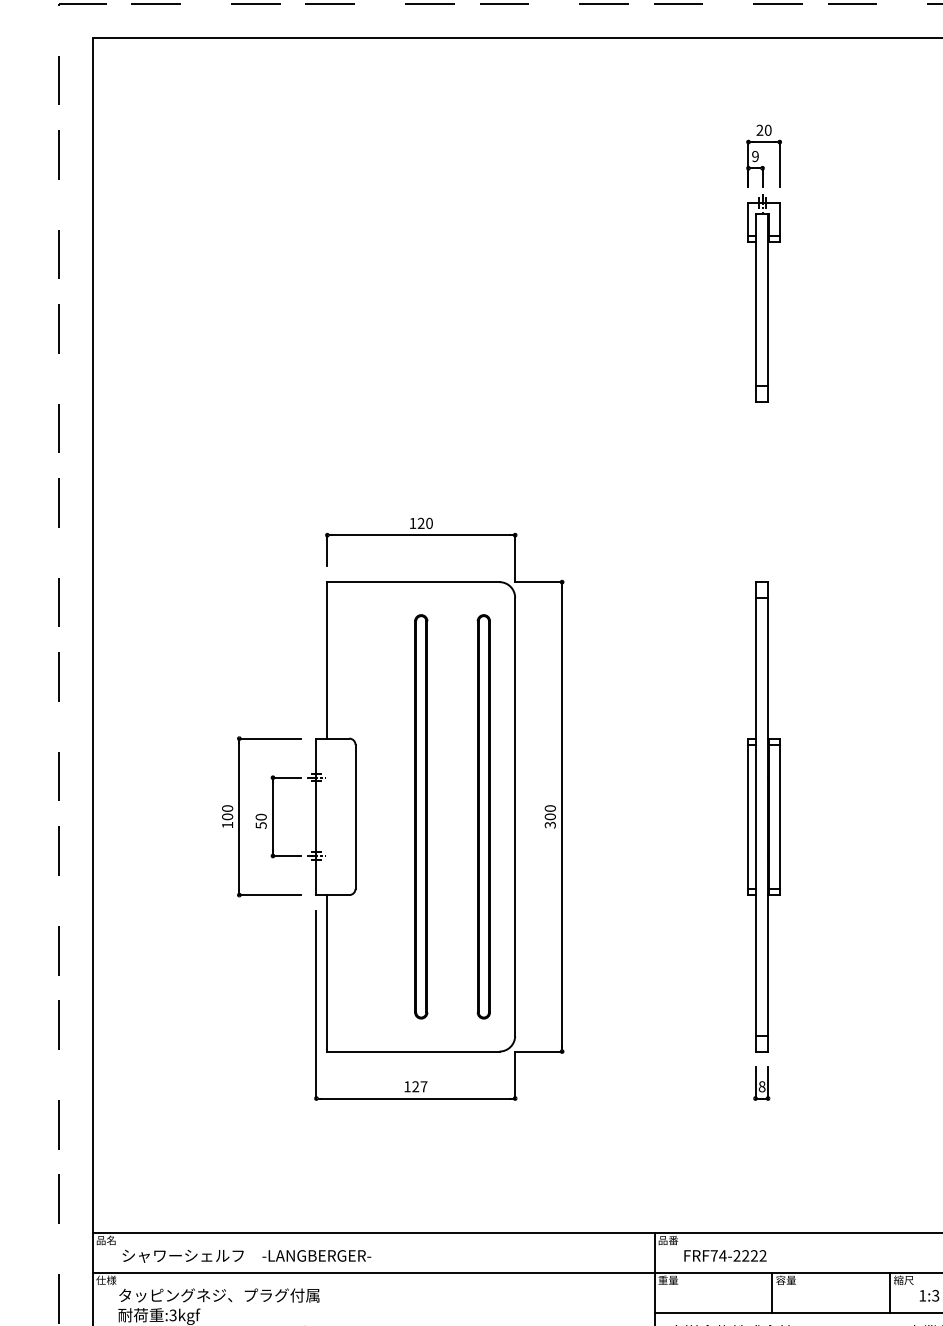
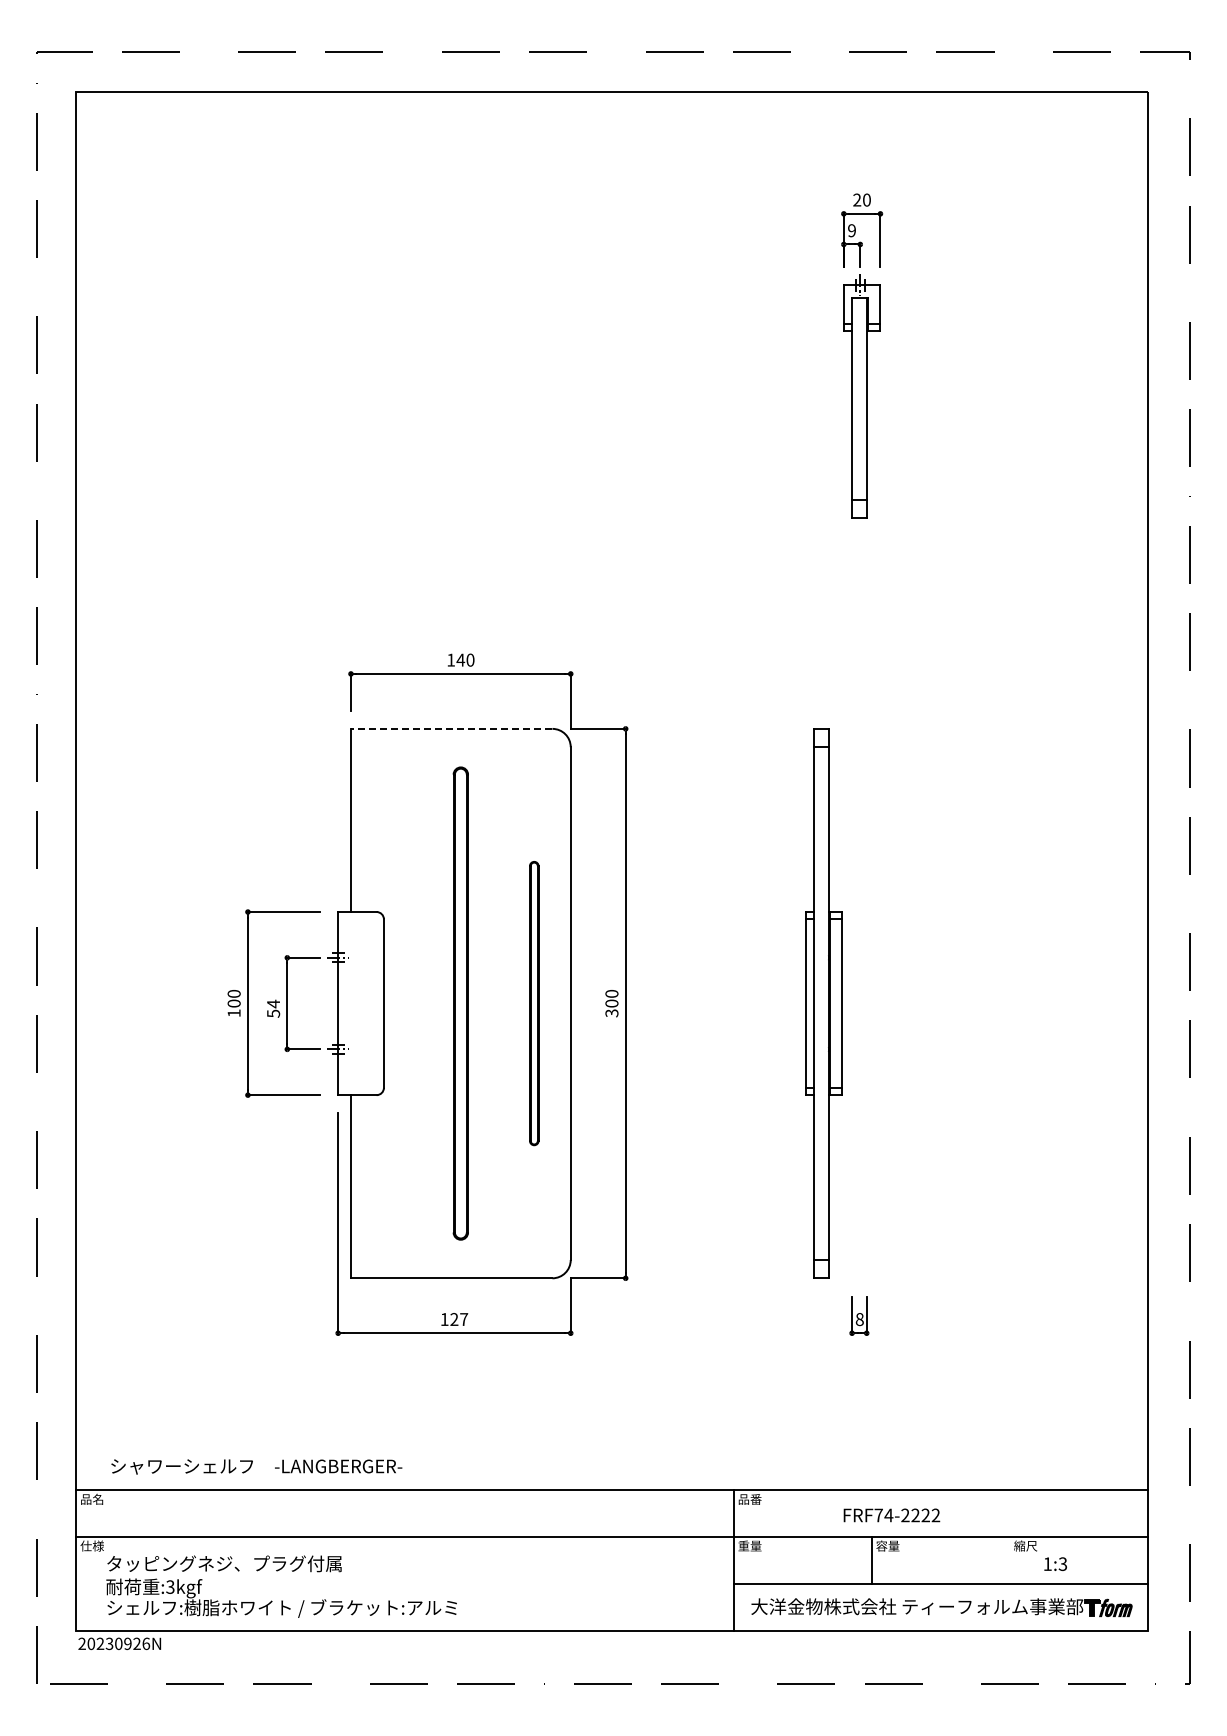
text: (420, 522) -> (460, 659), 120 -> 140
line: (413, 581) -> (451, 728), solid -> dashed
text: (261, 816) -> (273, 1003), 50 -> 54
part: (484, 816) -> (534, 1003), size x0.6
part: (763, 816) -> (823, 1003), moved
text: (246, 1255) -> (256, 1466), moved
text: (725, 1255) -> (891, 1515), moved
line: (890, 1292) -> (1009, 1560), removed

